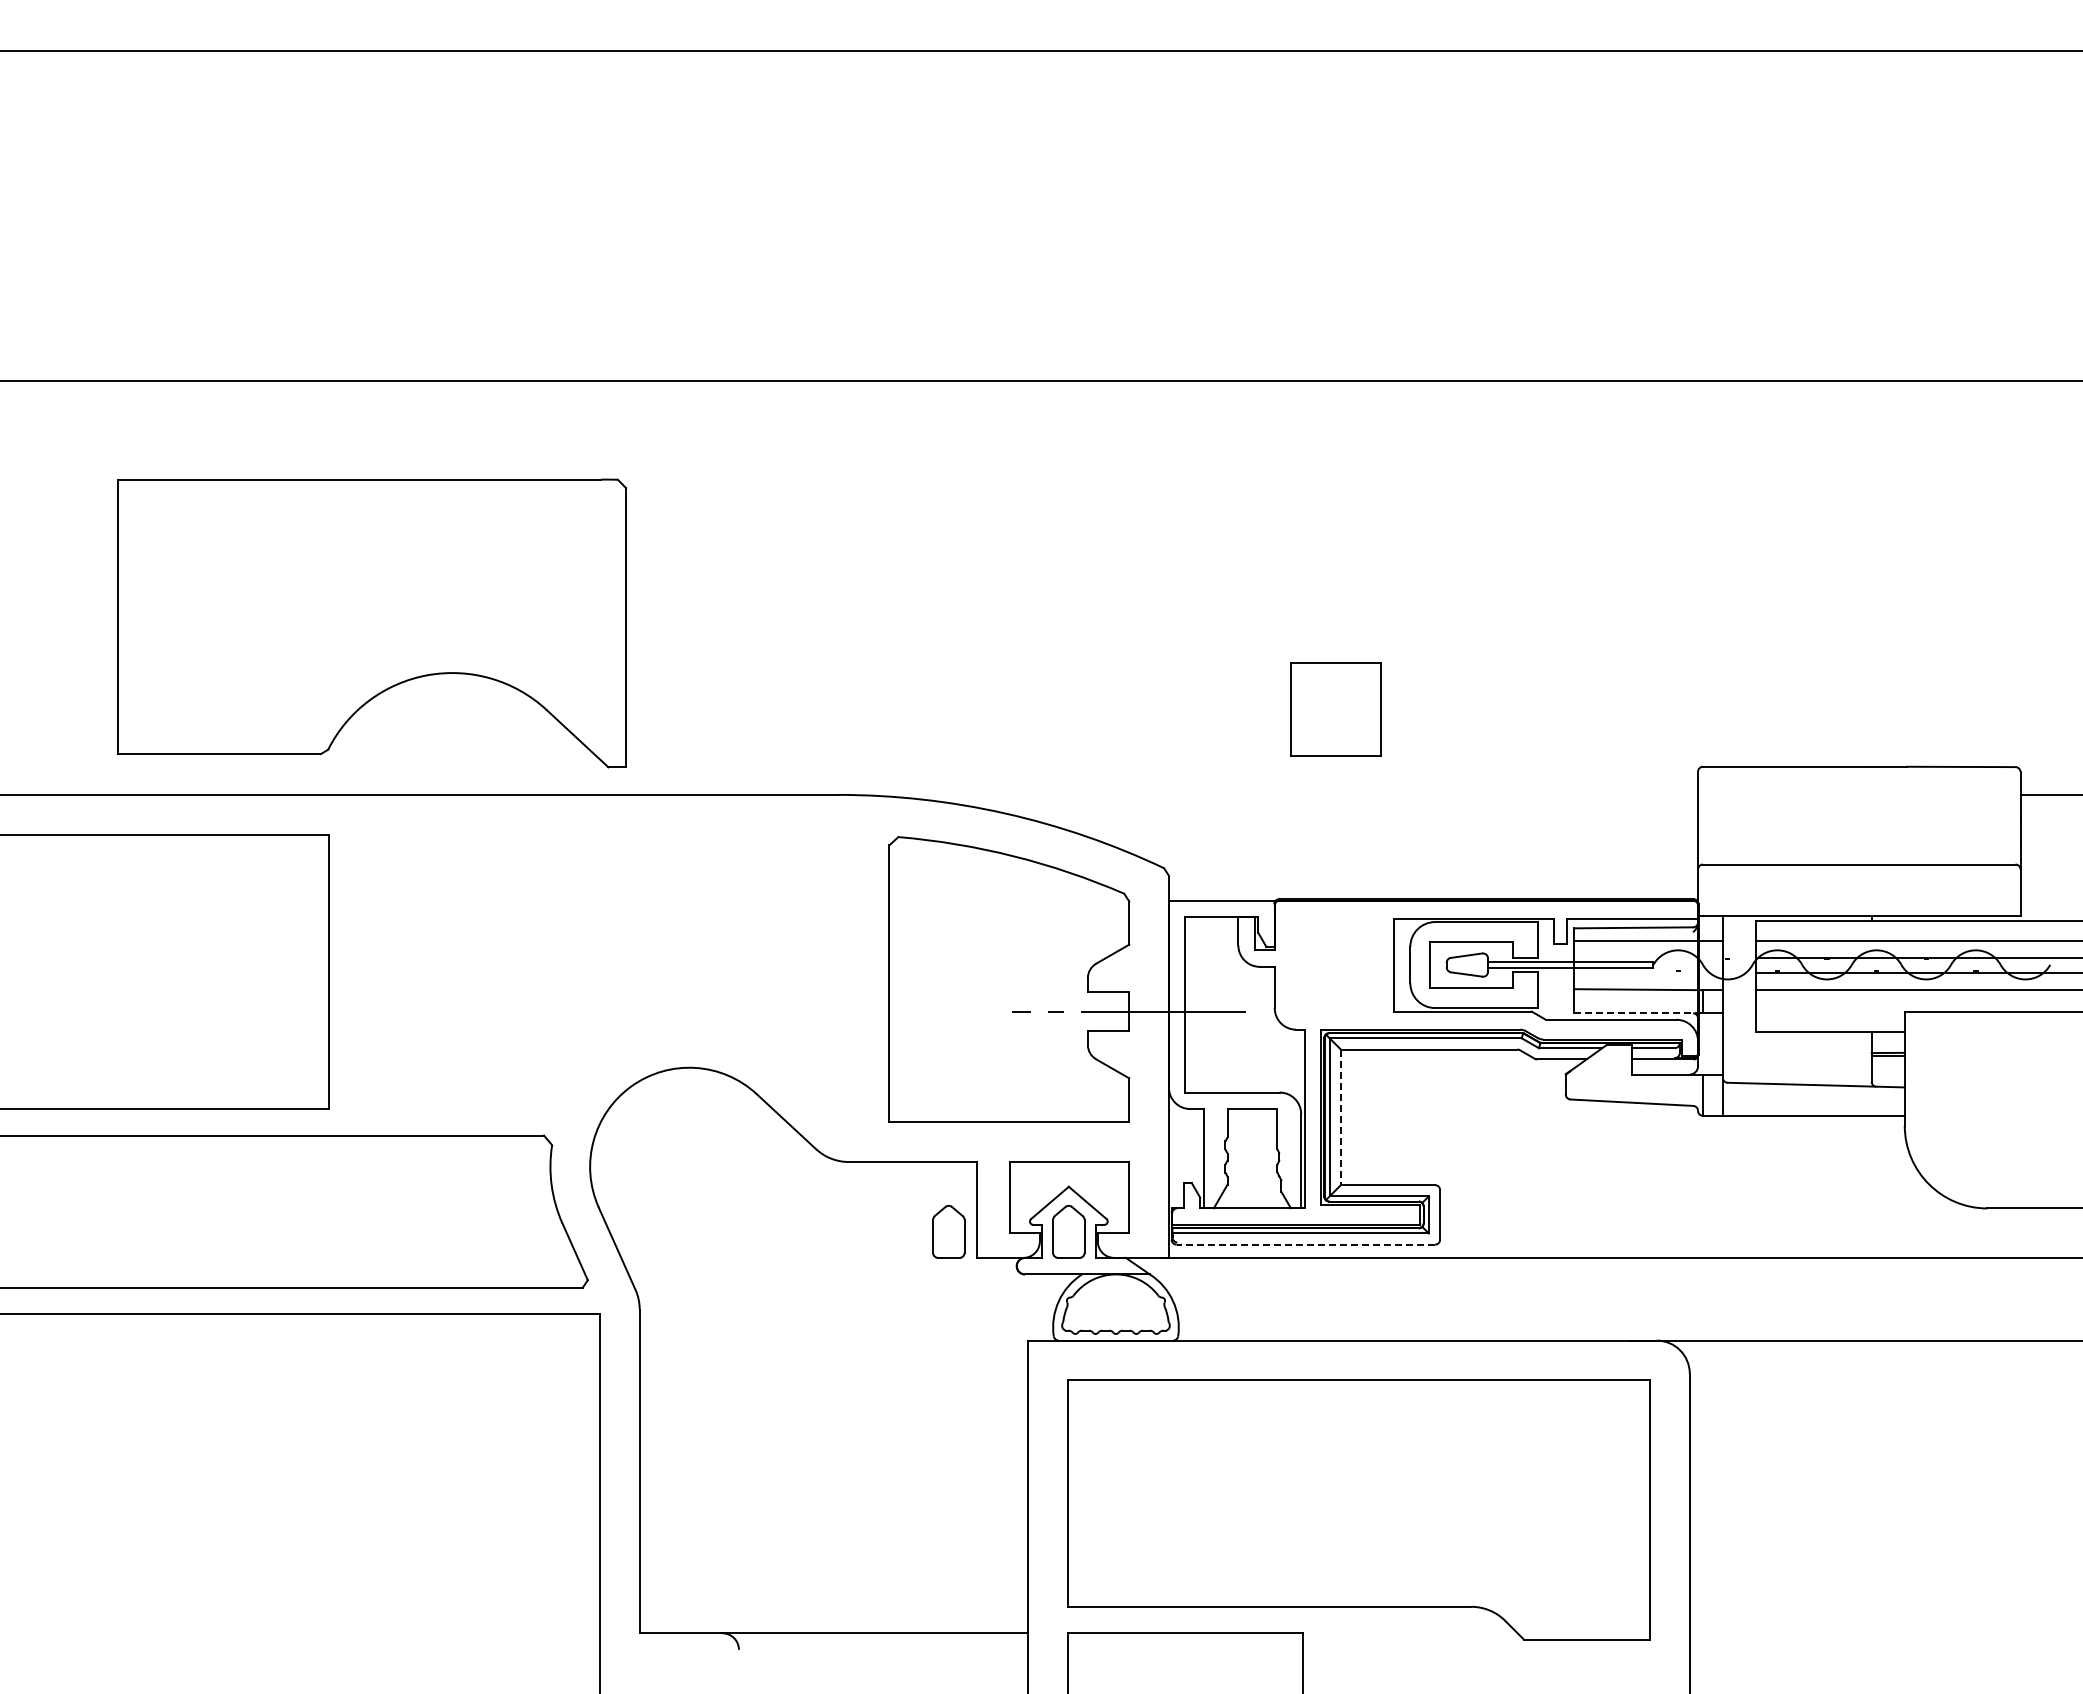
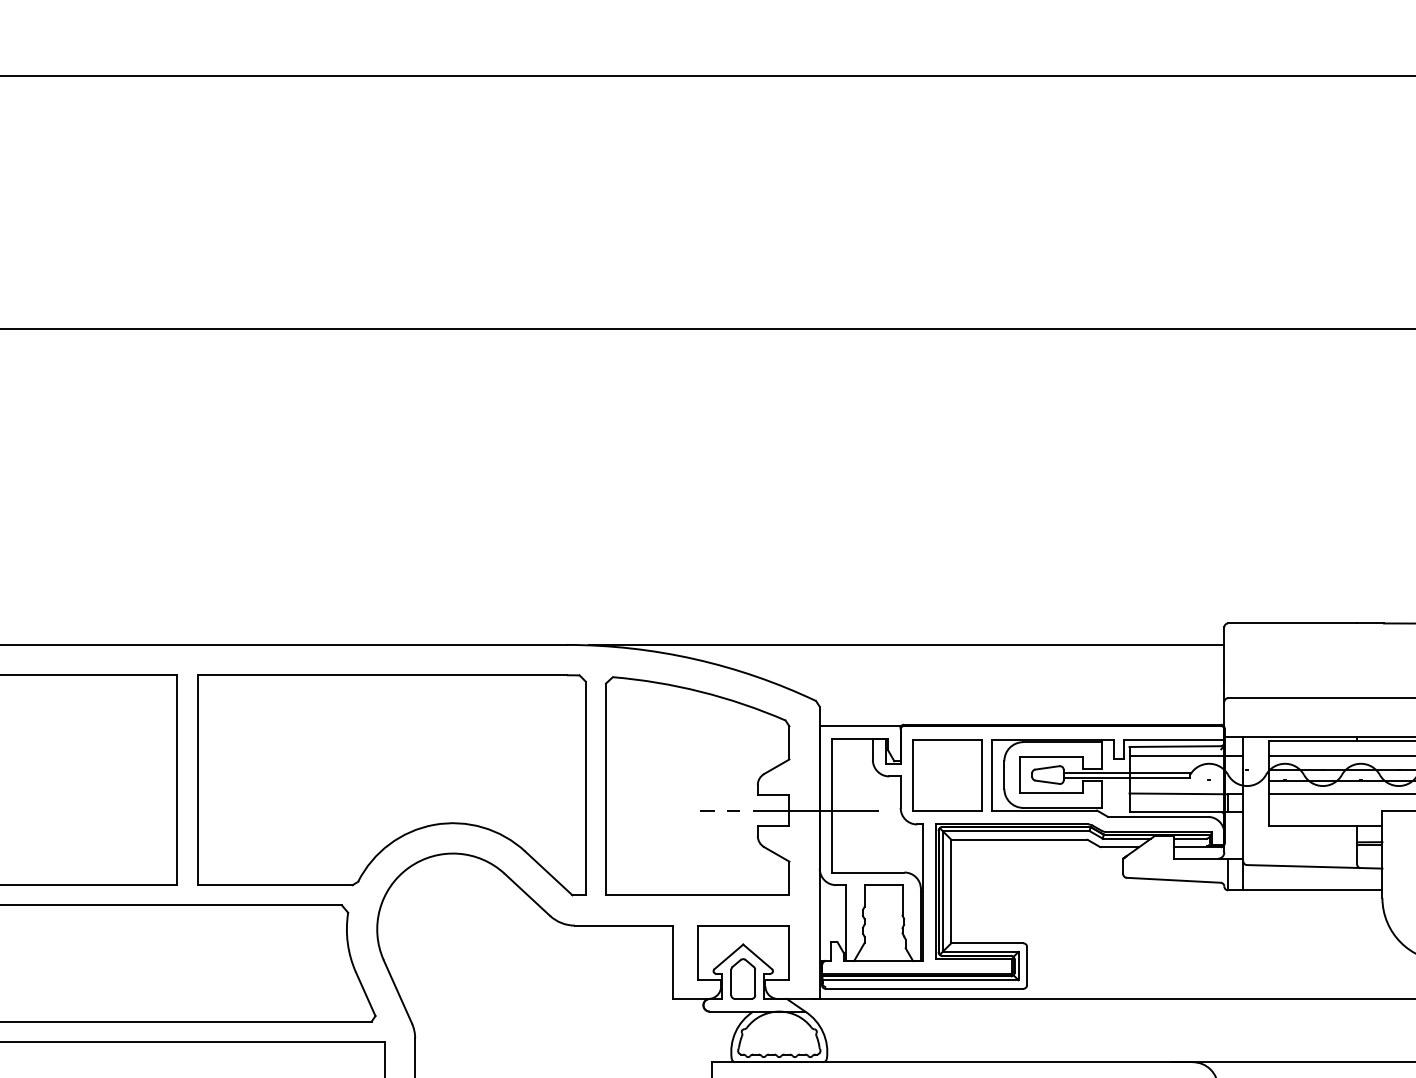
part: (371, 623) -> (391, 785), moved
part: (1335, 709) -> (947, 775), moved
line: (1282, 794) -> (906, 644), added
line: (1639, 1013) -> (1179, 812), dashed -> solid
line: (1340, 1117) -> (950, 891), dashed -> solid
part: (948, 1231) -> (651, 978), removed
line: (1305, 1244) -> (924, 988), dashed -> solid

